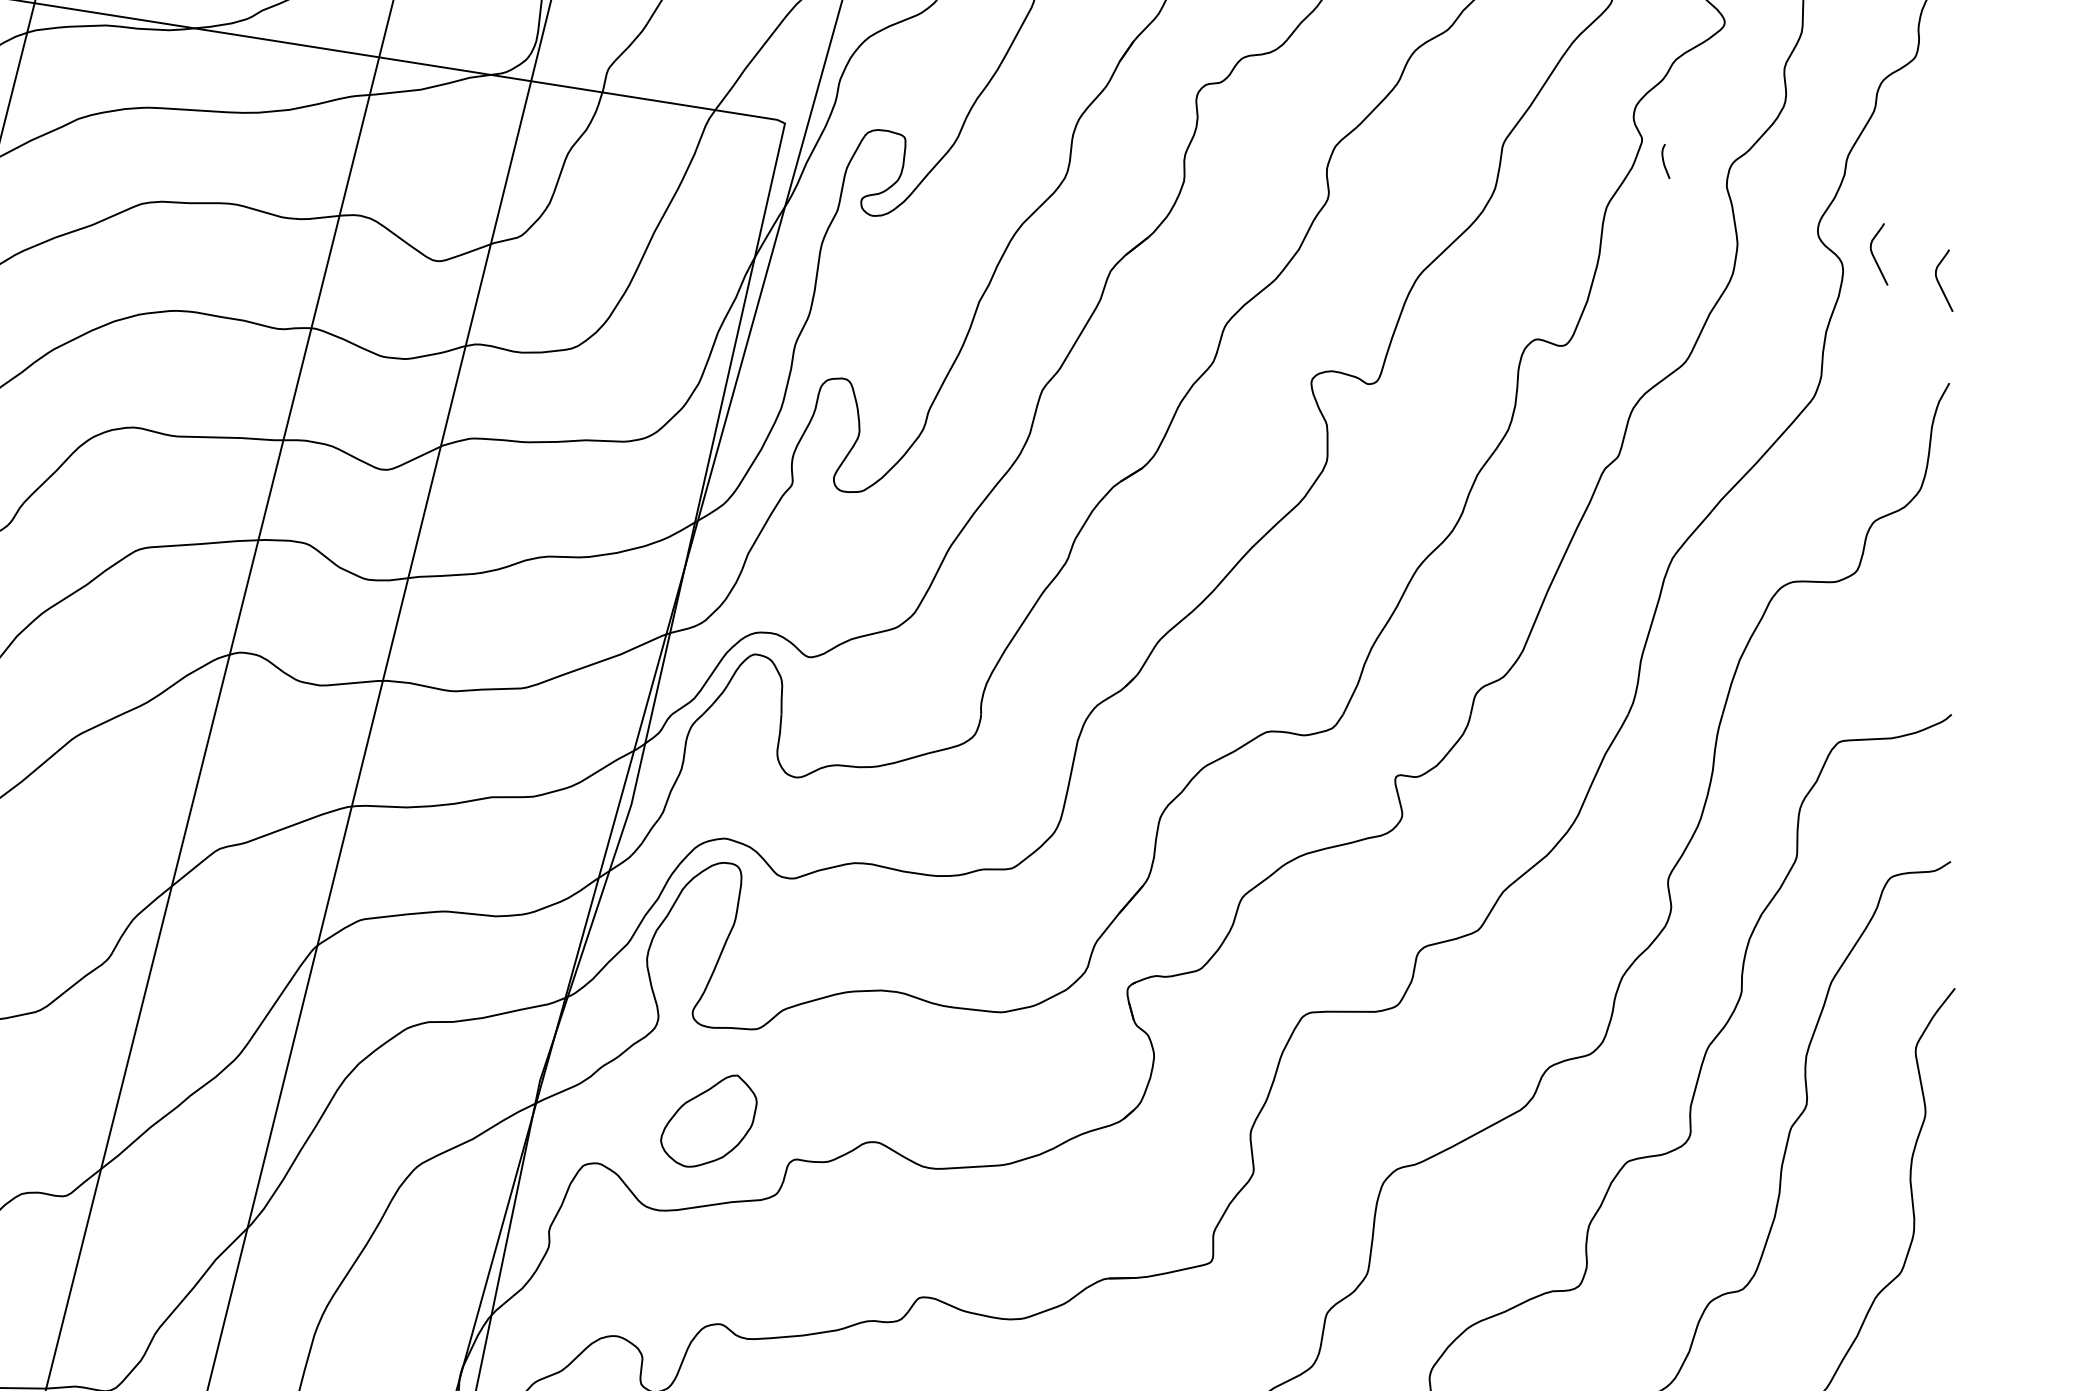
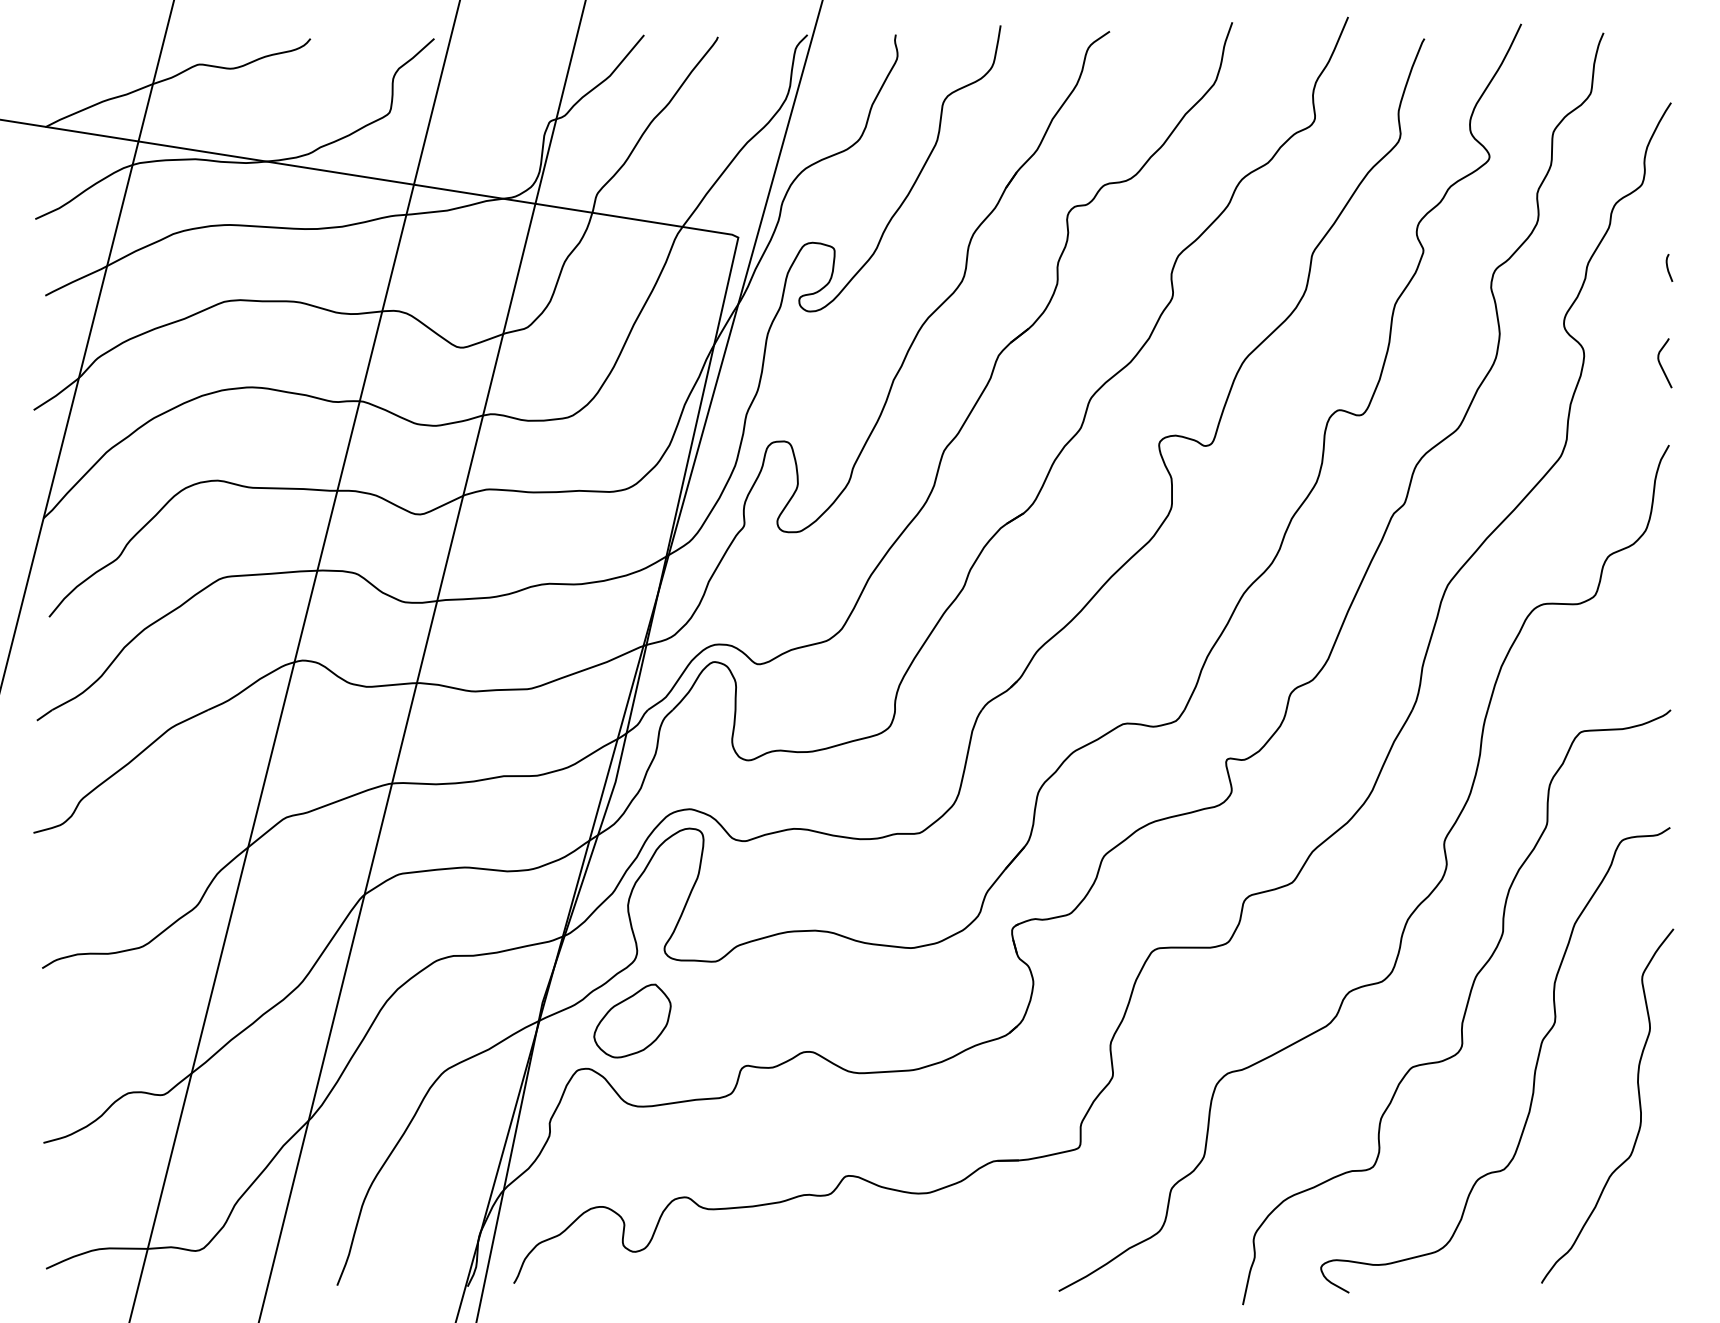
curve: (1664, 160) -> (1668, 267), moved
curve: (1874, 255) -> (1609, 343), removed
part: (708, 1120) -> (632, 1020), moved

